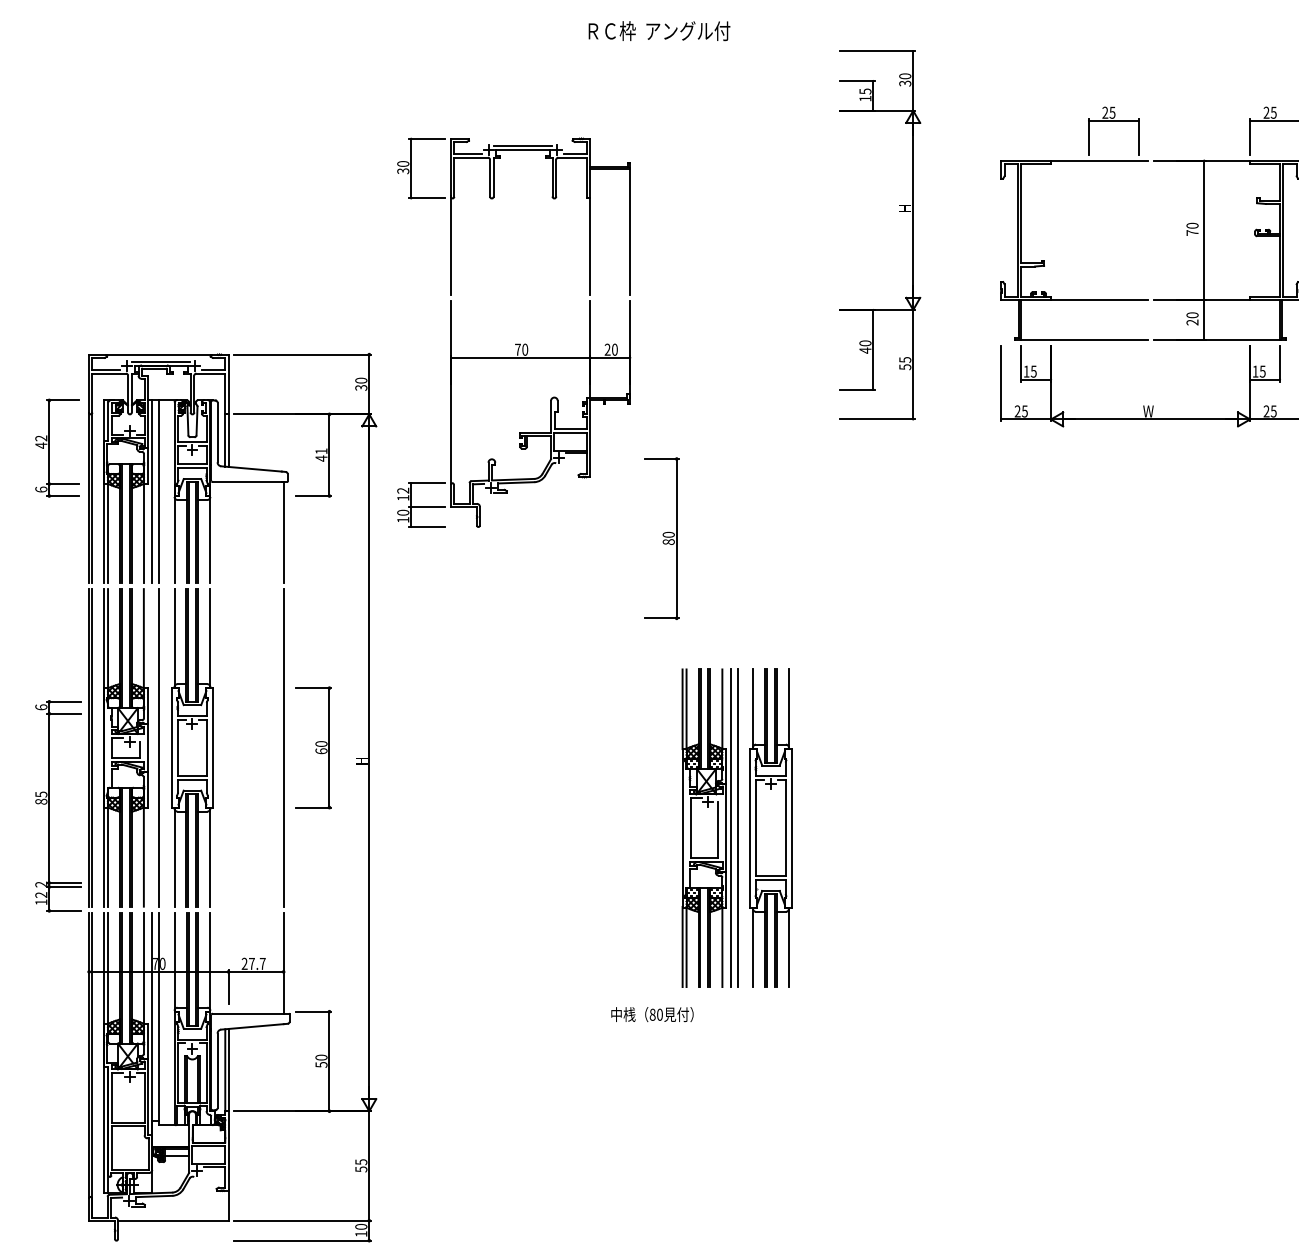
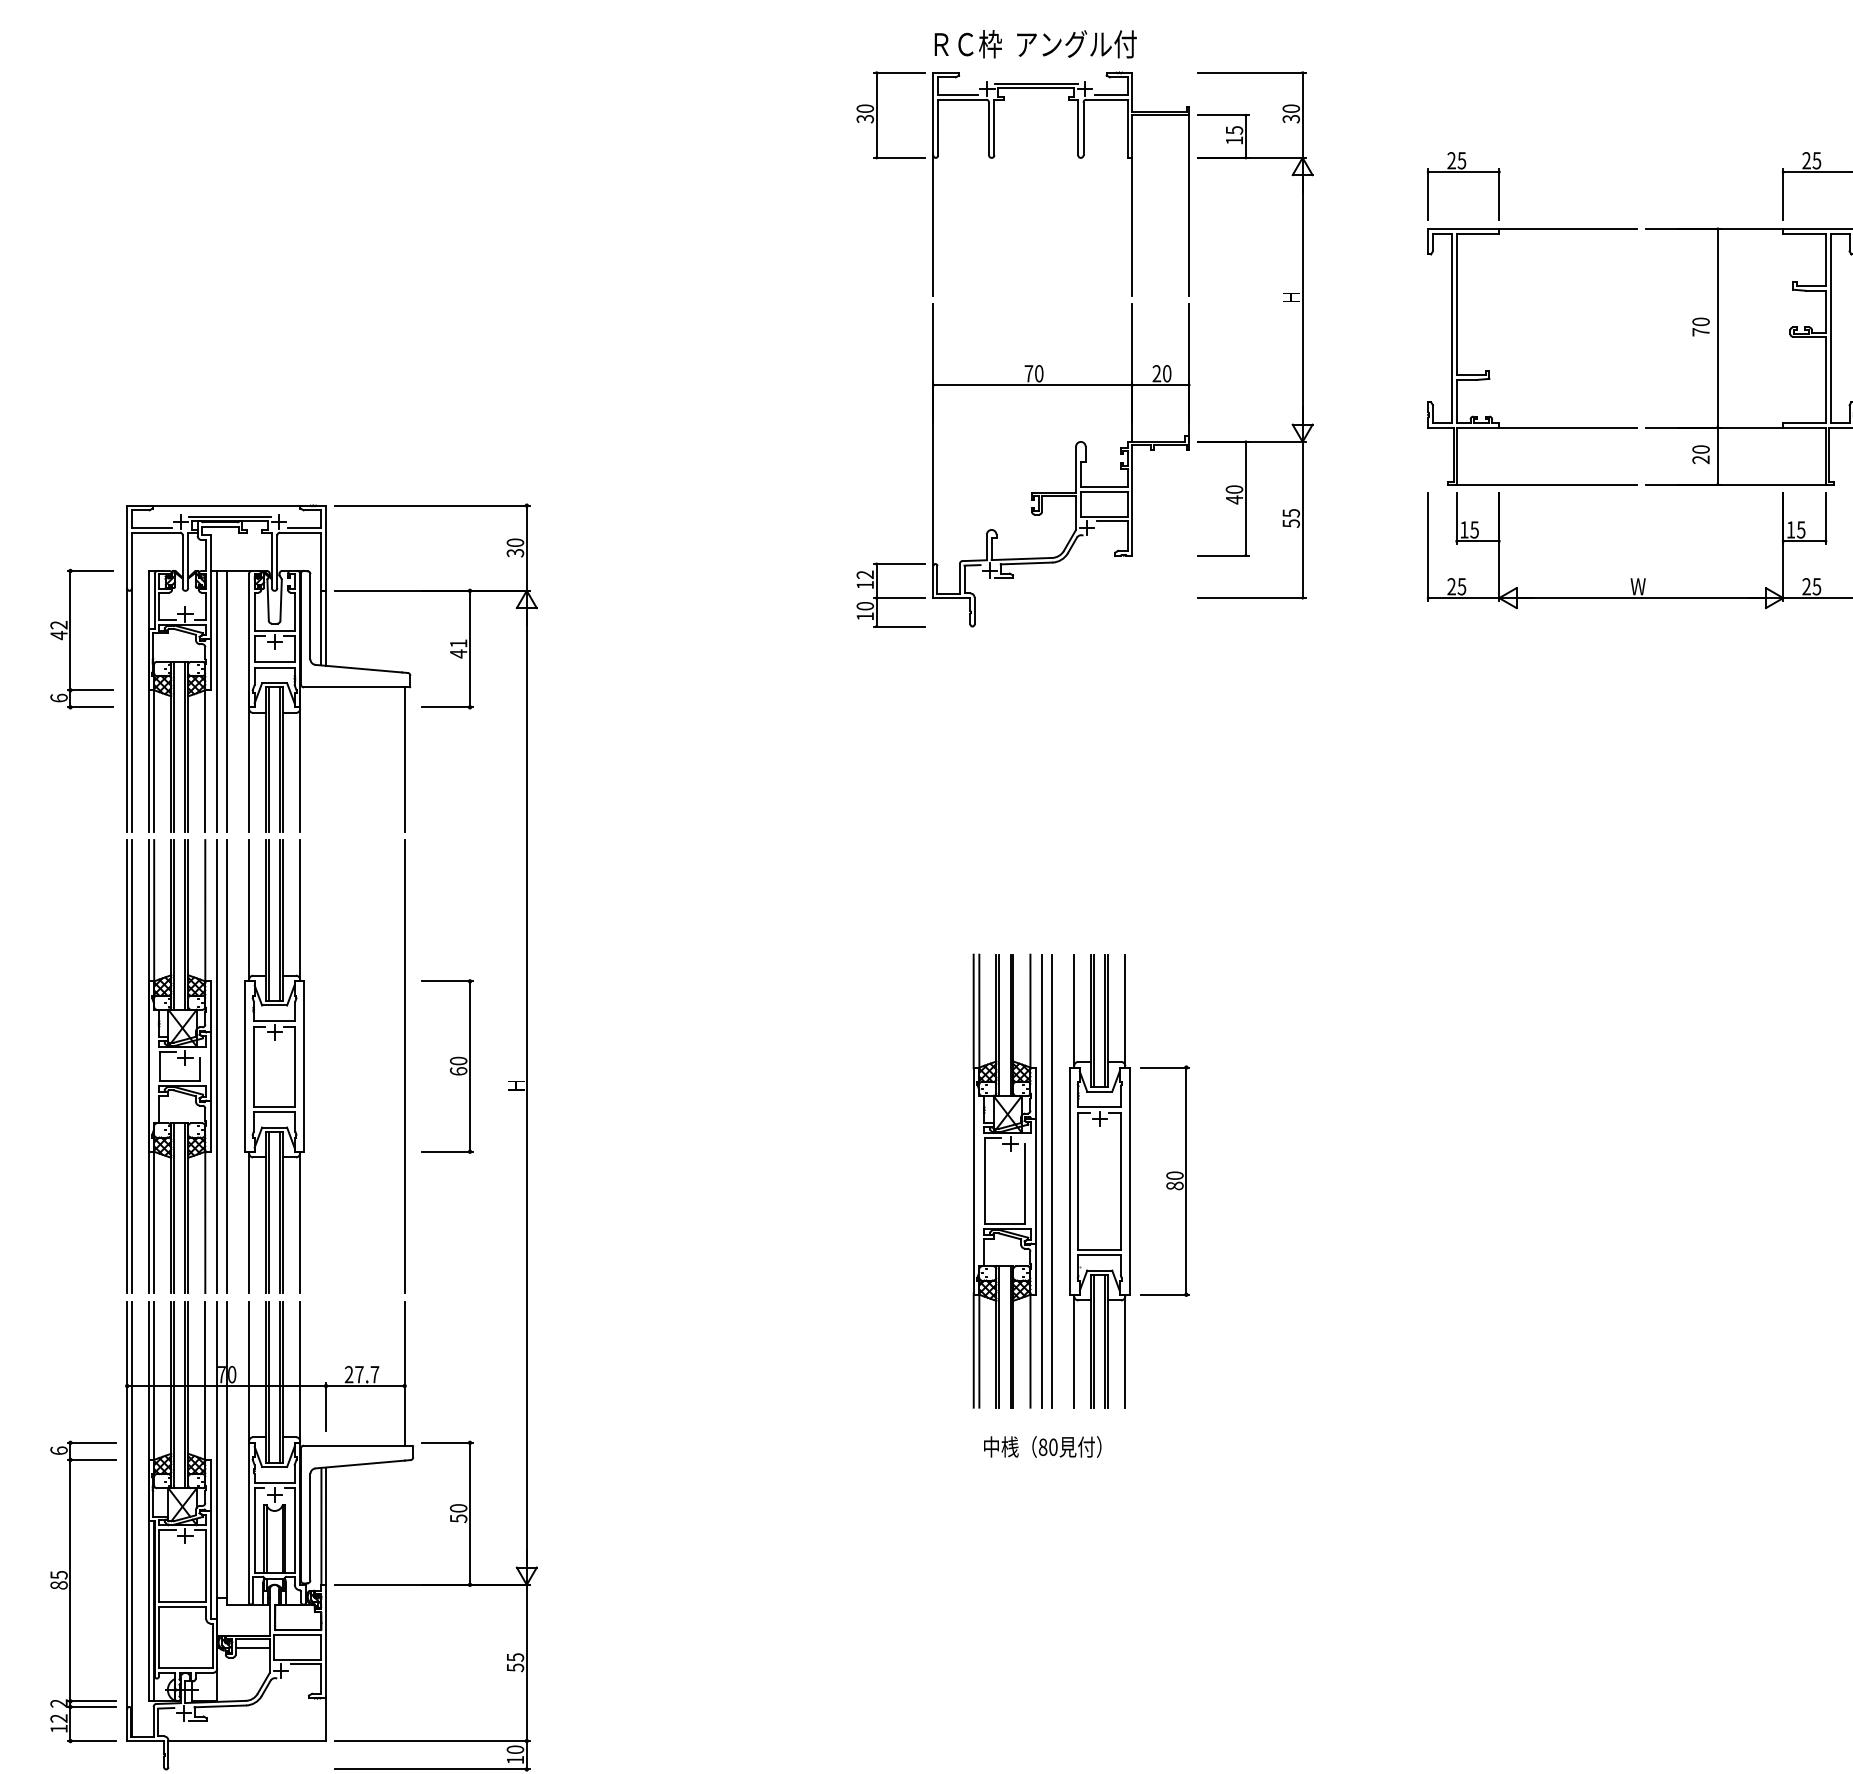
text: (659, 31) -> (1035, 44), moved
part: (1113, 121) -> (1463, 172), moved
part: (514, 344) -> (1024, 365), moved
part: (661, 538) -> (1164, 1180), moved
line: (152, 747) -> (217, 1066), added
part: (49, 806) -> (70, 1591), moved
text: (652, 1014) -> (1042, 1446), moved

